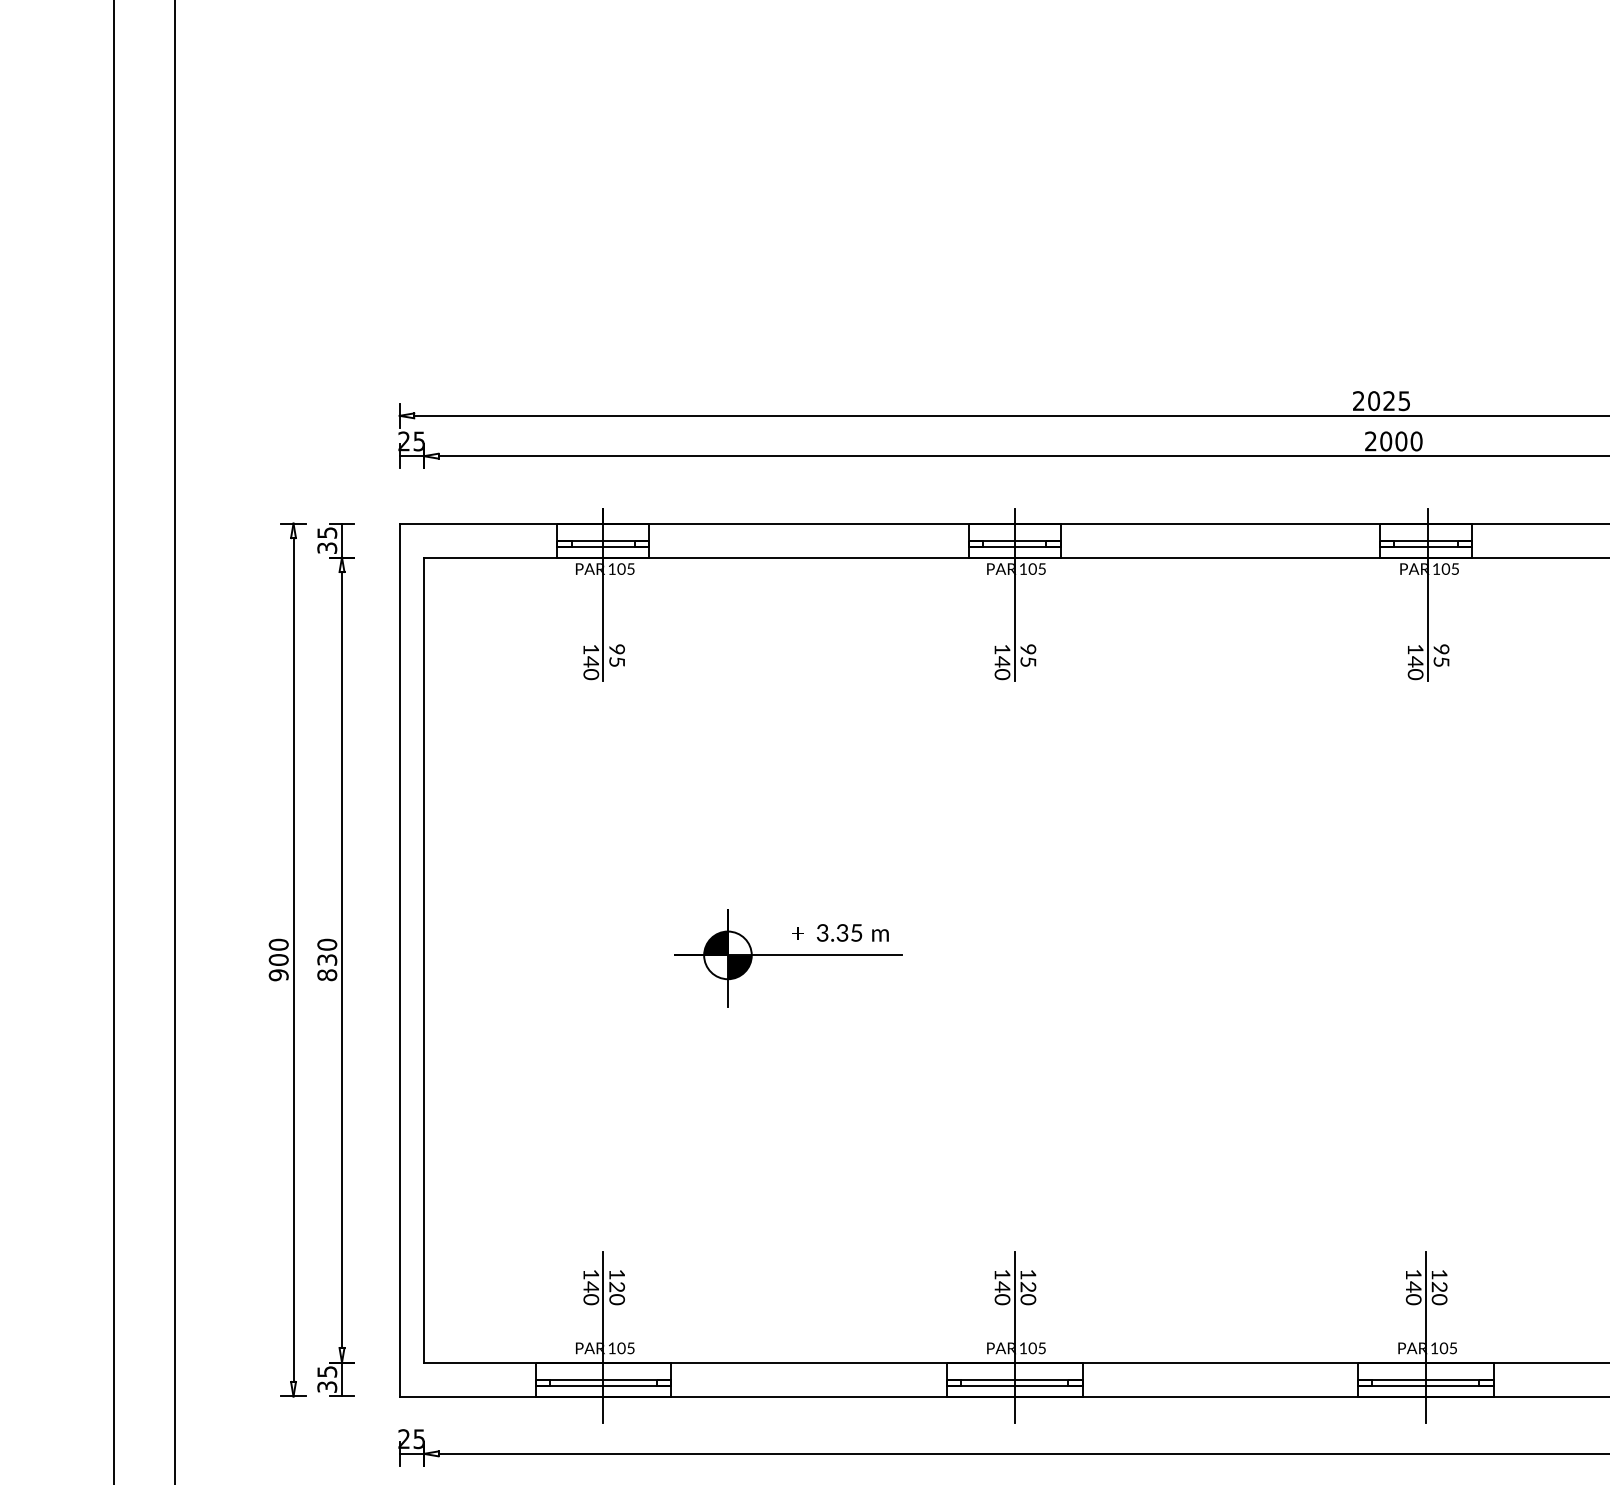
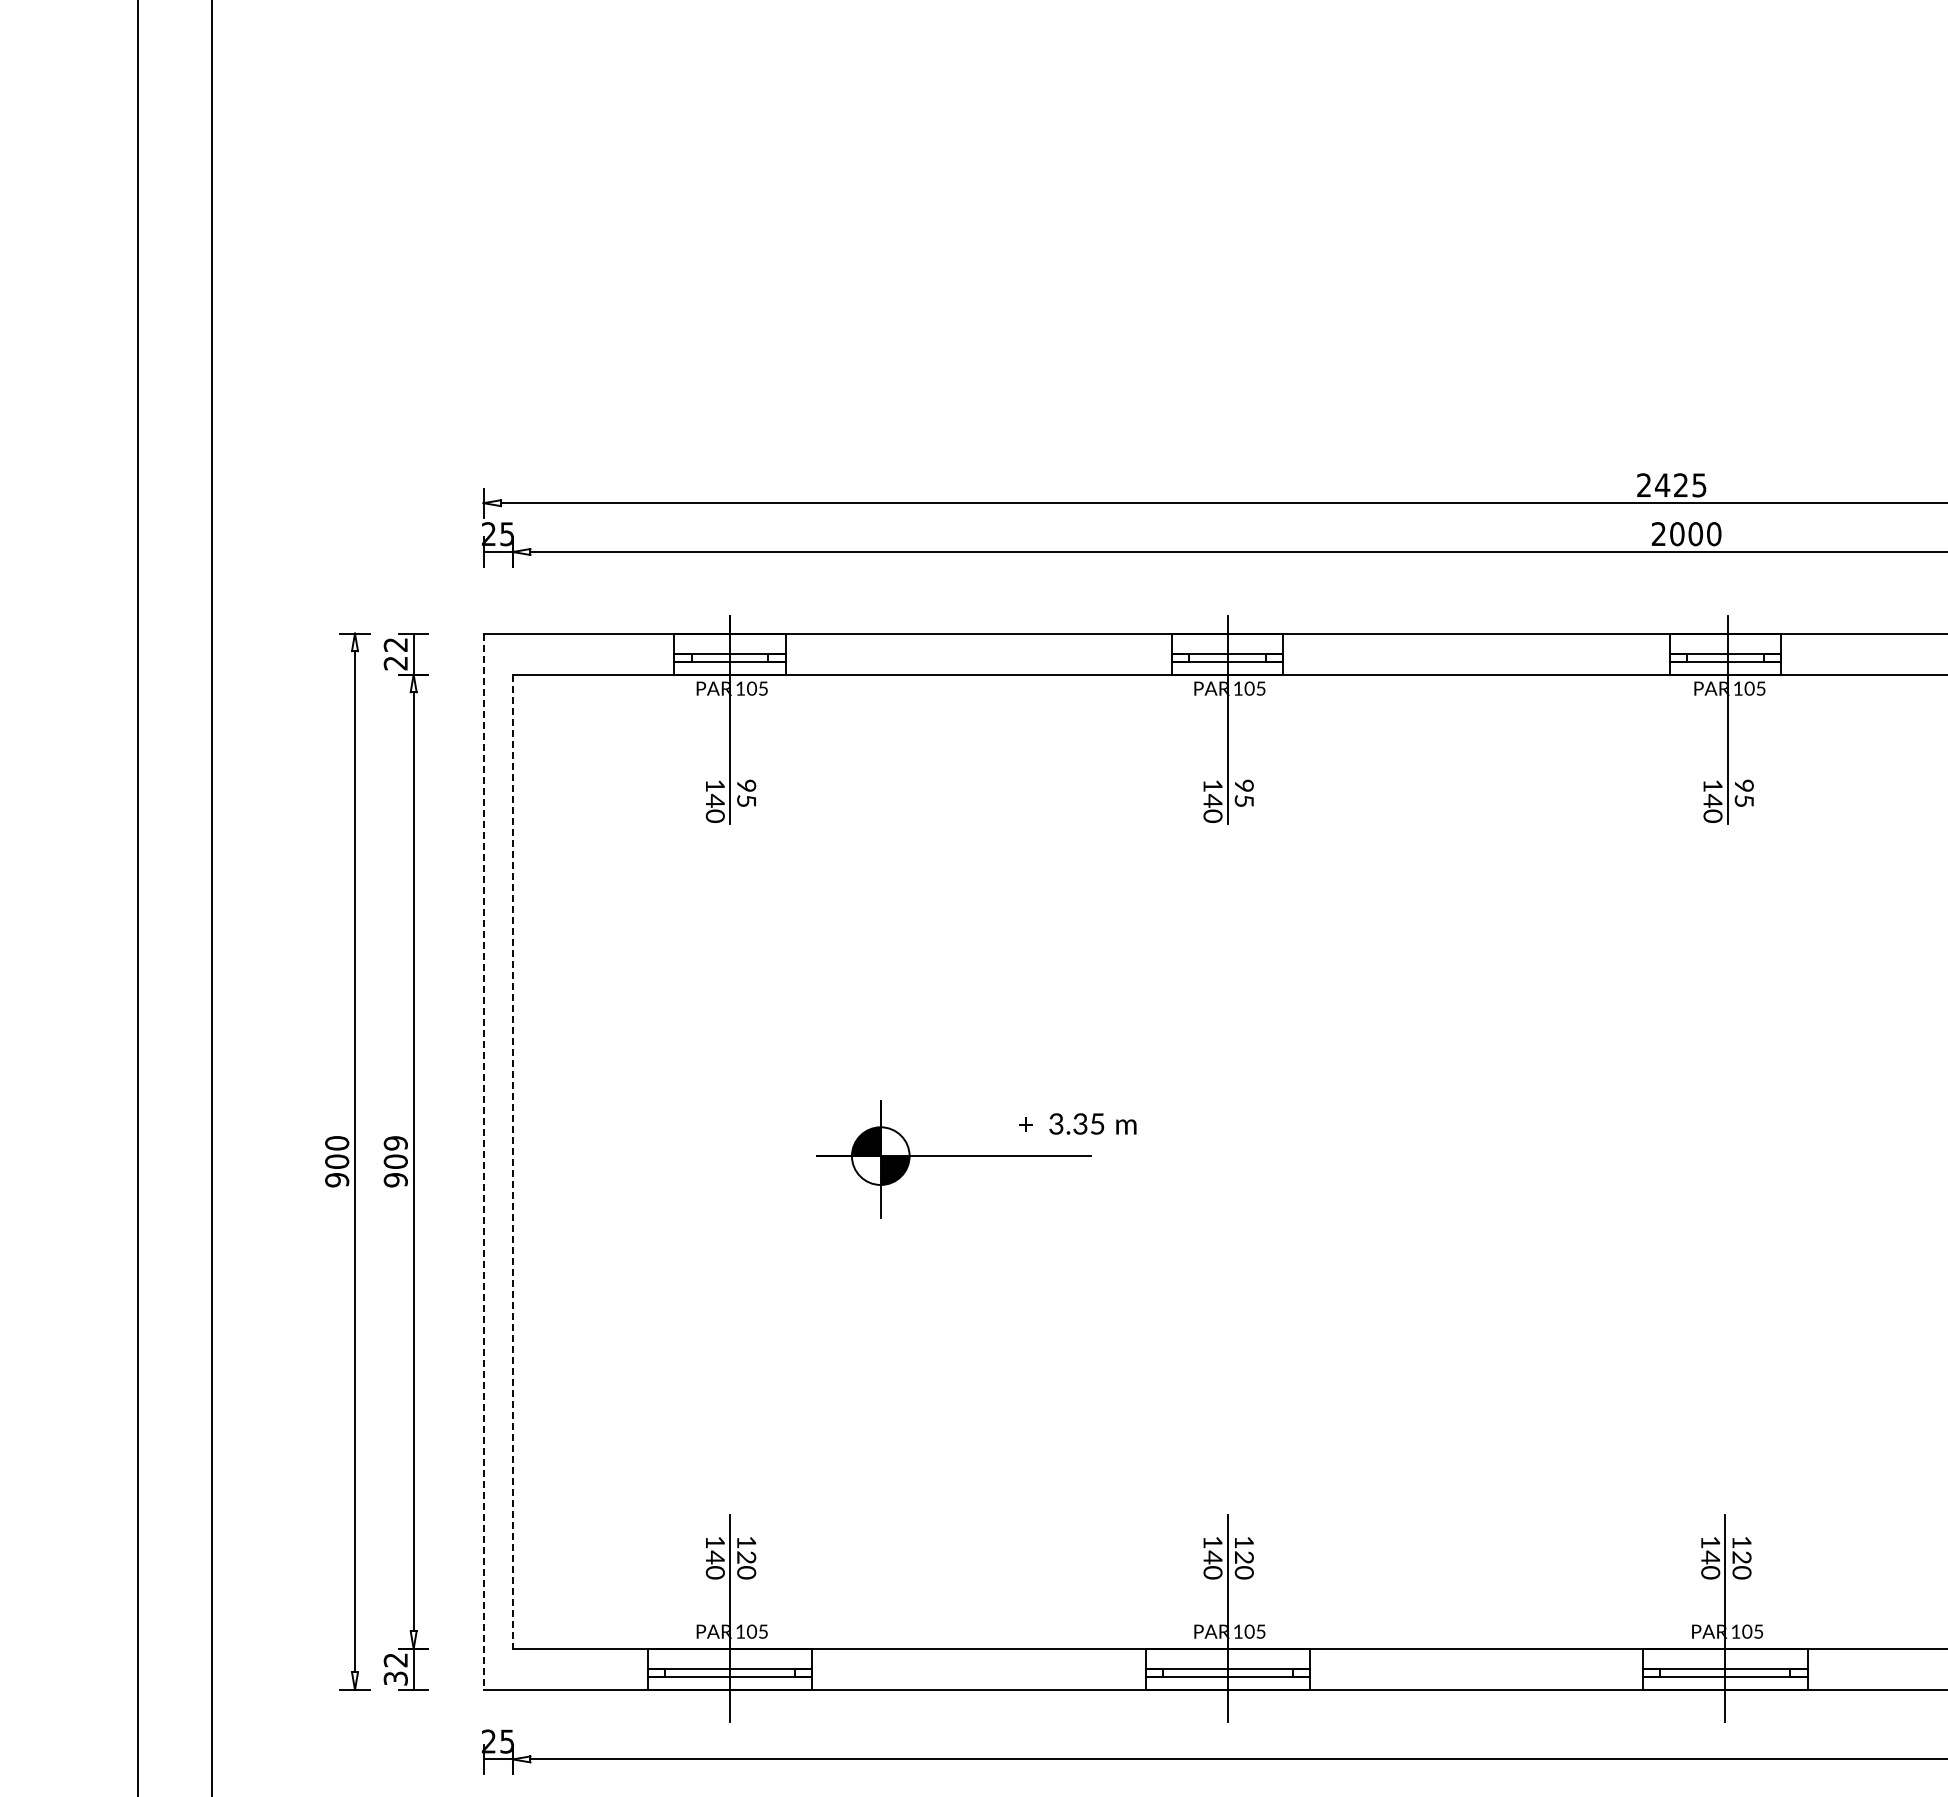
text: (1373, 401) -> (1662, 485), 2025 -> 2425
text: (326, 540) -> (395, 654), 35 -> 22
text: (840, 932) -> (1077, 1123), moved
text: (326, 959) -> (395, 1161), 830 -> 909
line: (399, 960) -> (483, 1162), solid -> dashed
line: (423, 960) -> (512, 1162), solid -> dashed
text: (326, 1372) -> (395, 1660), 35 -> 32

